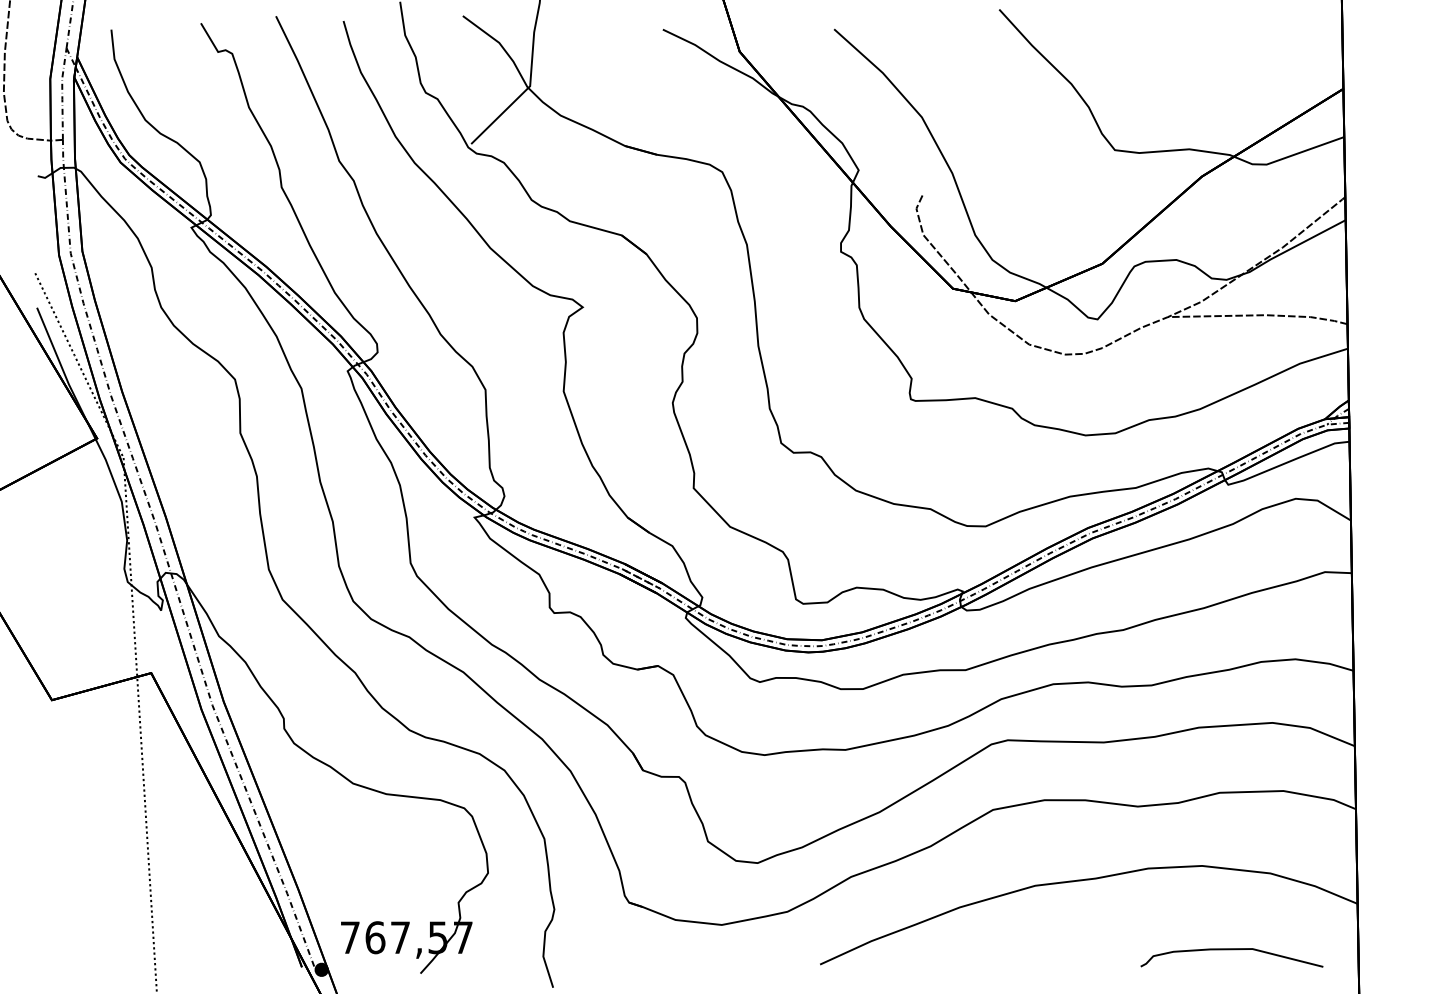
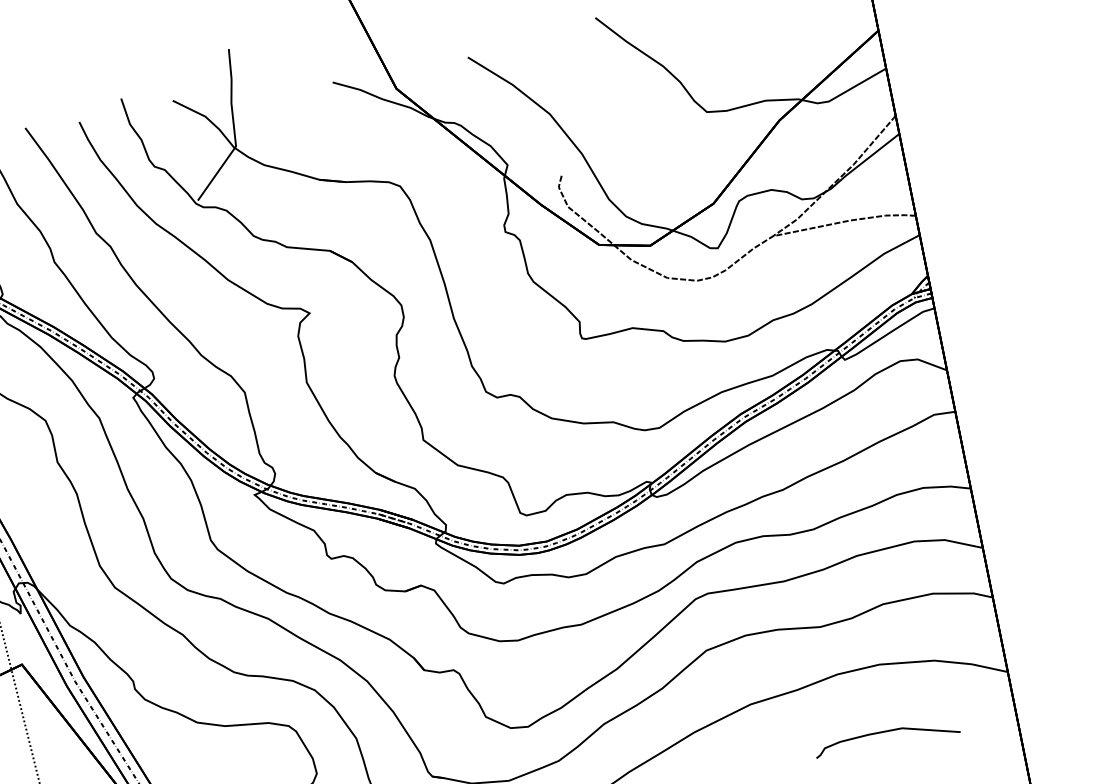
curve: (1231, 950) -> (885, 732), moved

